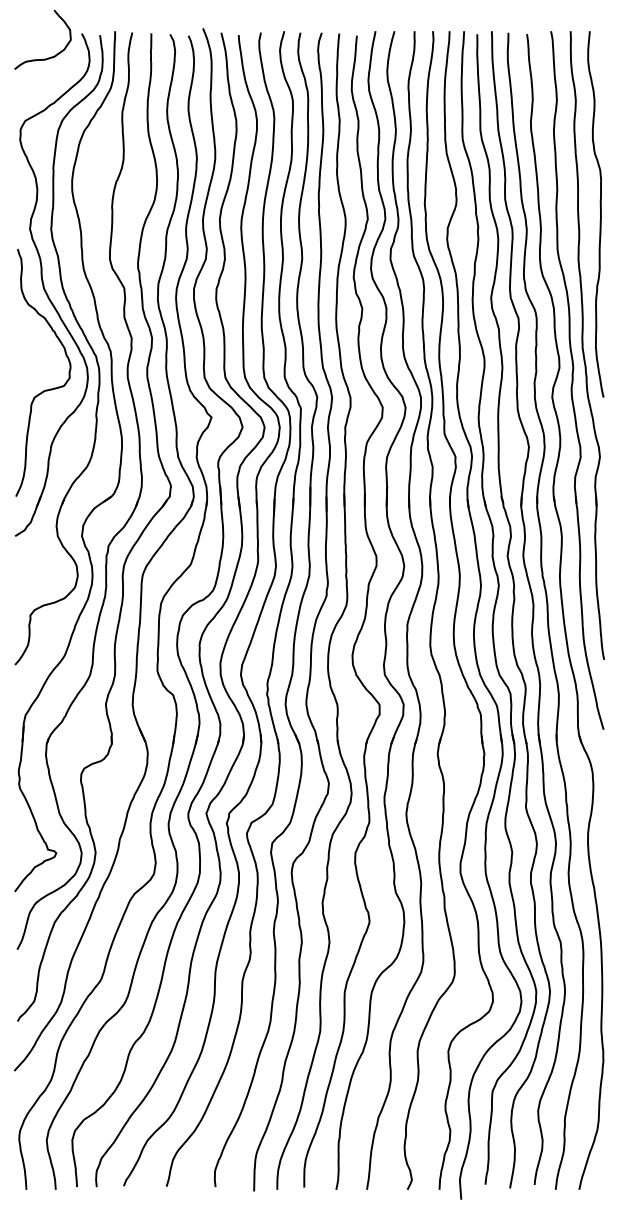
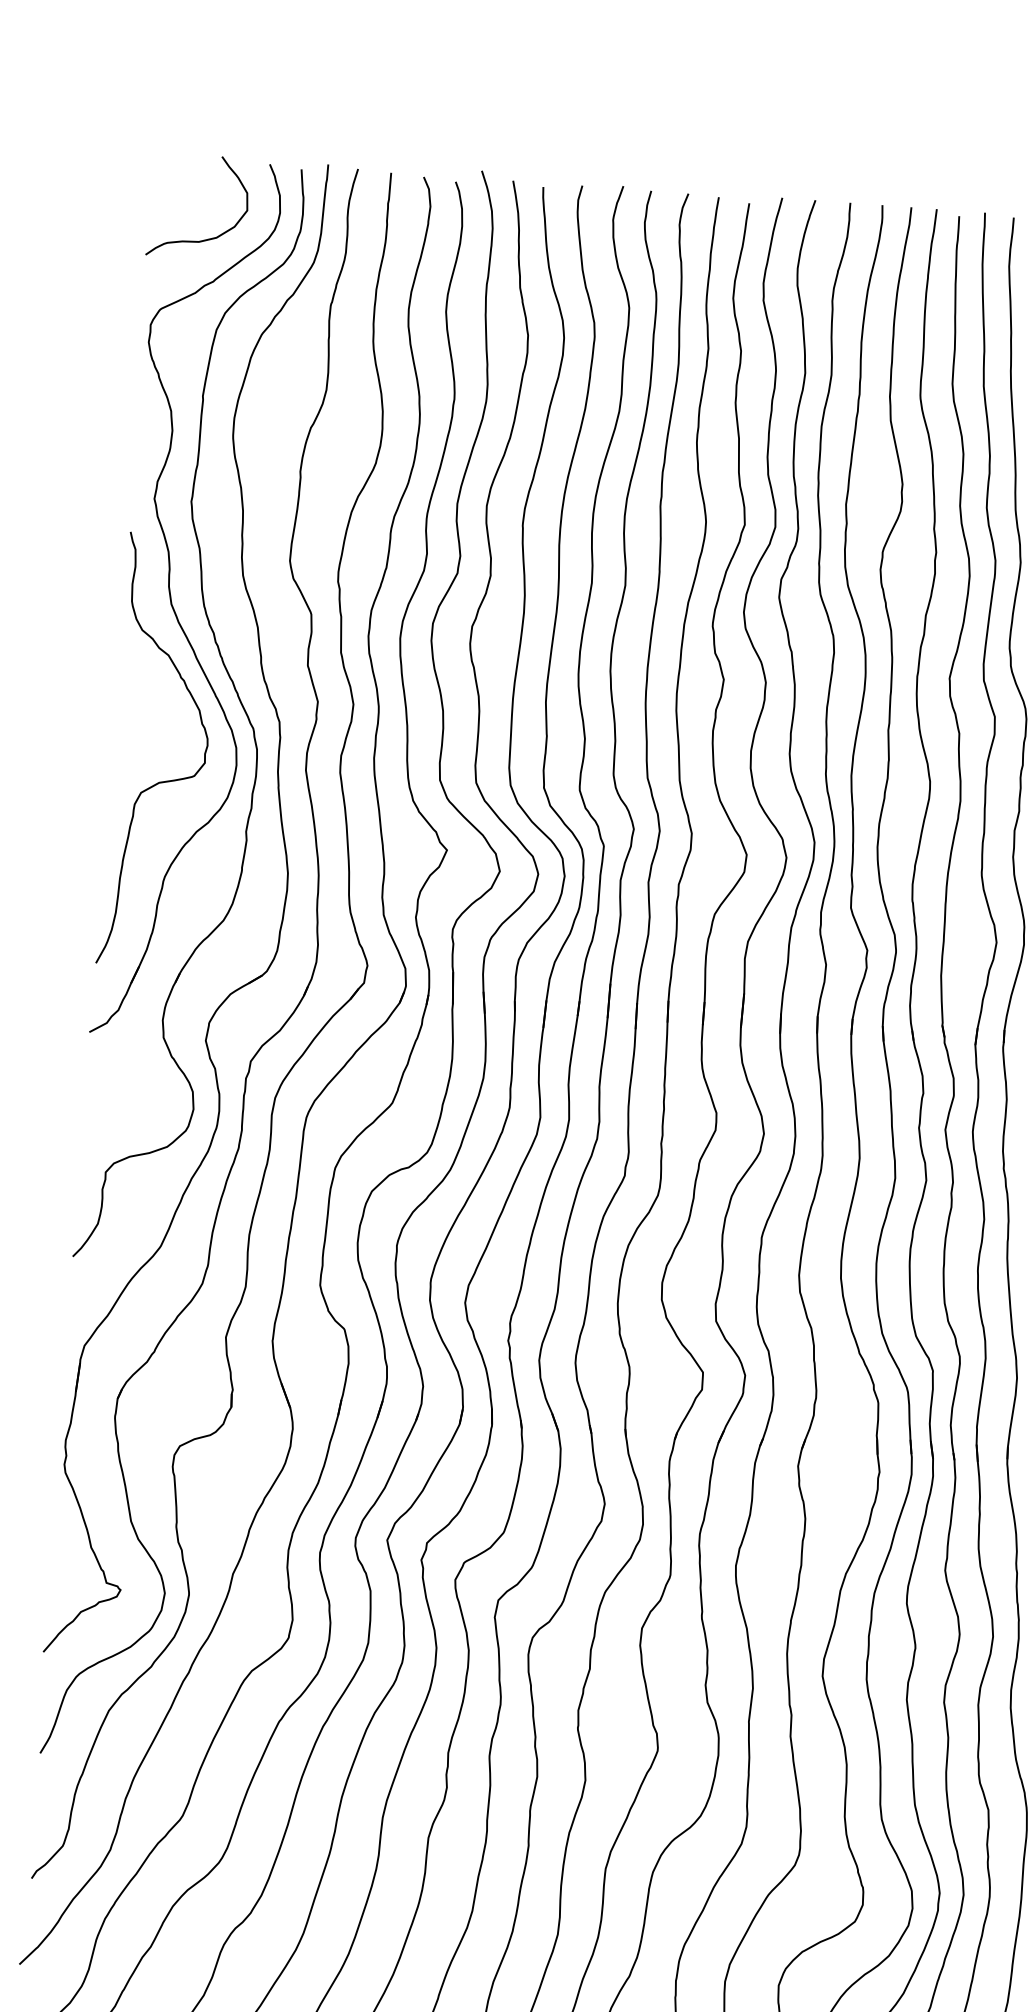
curve: (47, 57) -> (204, 238), moved

